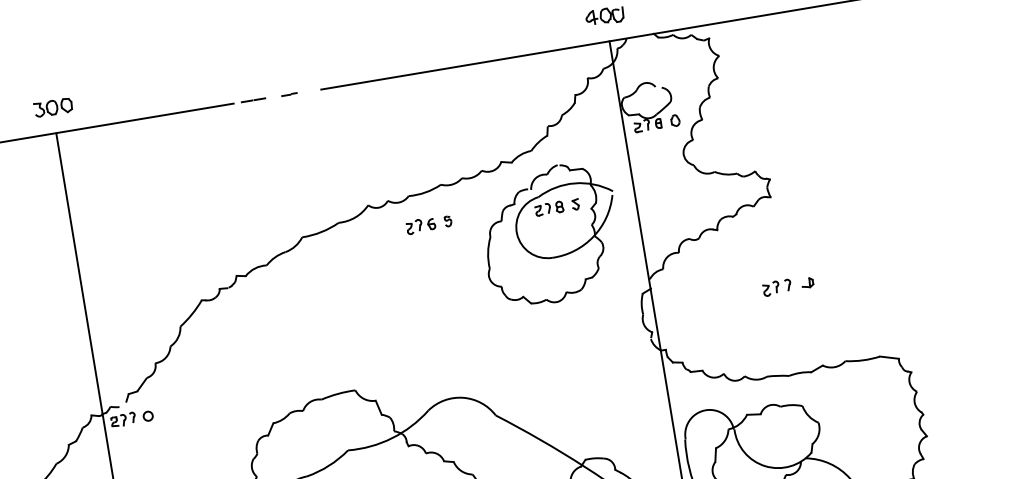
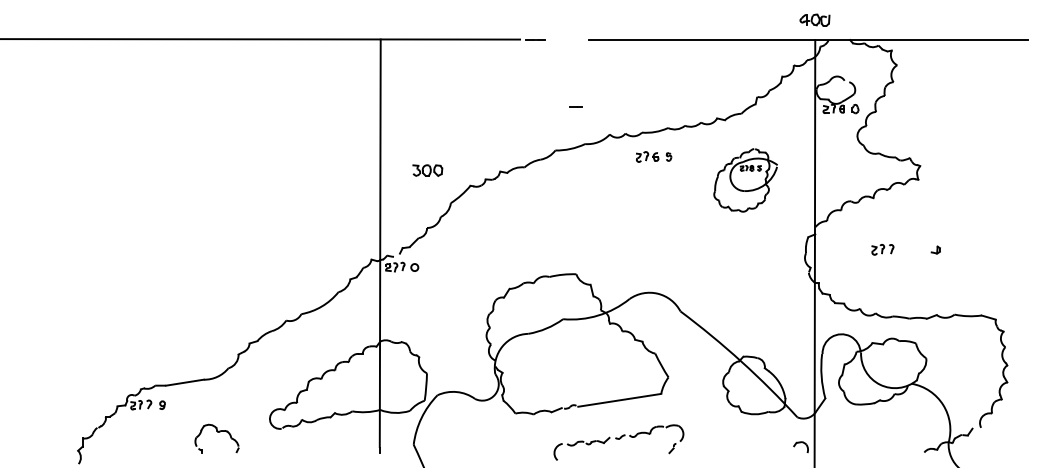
line: (288, 94) -> (575, 106), moved
part: (53, 107) -> (427, 170), moved
part: (550, 234) -> (745, 180), size x0.6
part: (776, 287) -> (882, 249), moved

